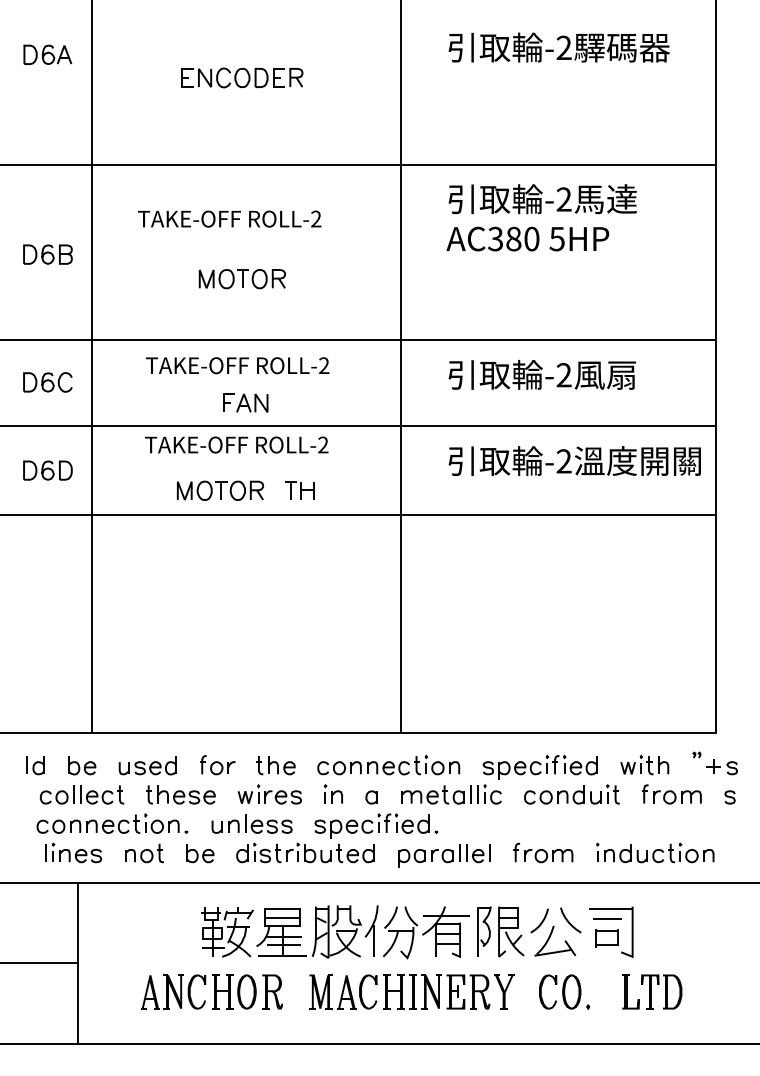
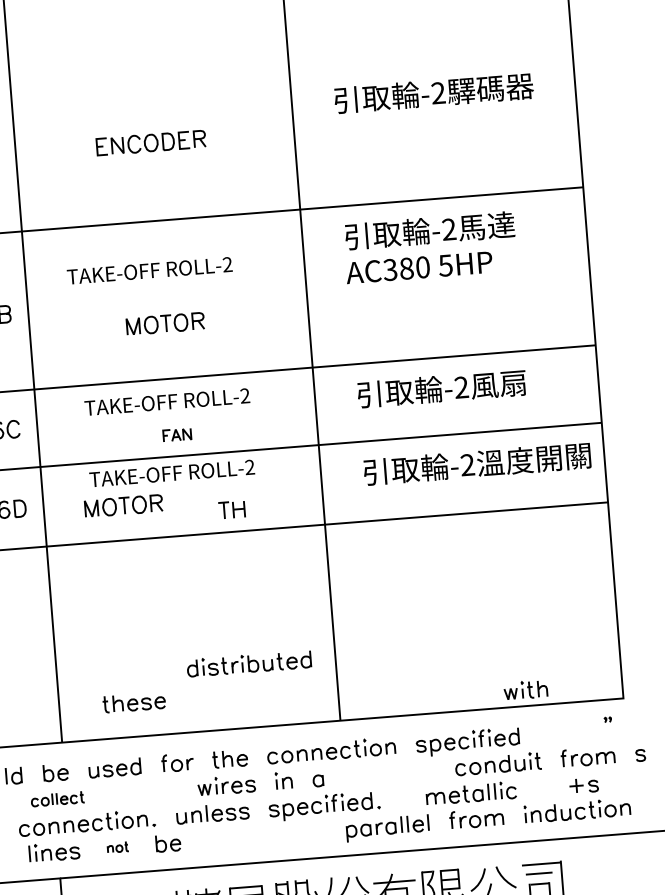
part: (245, 402) -> (176, 434), size x0.7
part: (220, 490) -> (123, 505), moved
part: (644, 764) -> (525, 689), moved
part: (721, 767) -> (583, 786), moved
part: (81, 794) -> (57, 798), size x0.7
part: (180, 794) -> (133, 702), moved
part: (451, 794) -> (471, 793), moved
part: (305, 852) -> (249, 663), moved
part: (144, 853) -> (118, 847), size x0.6

